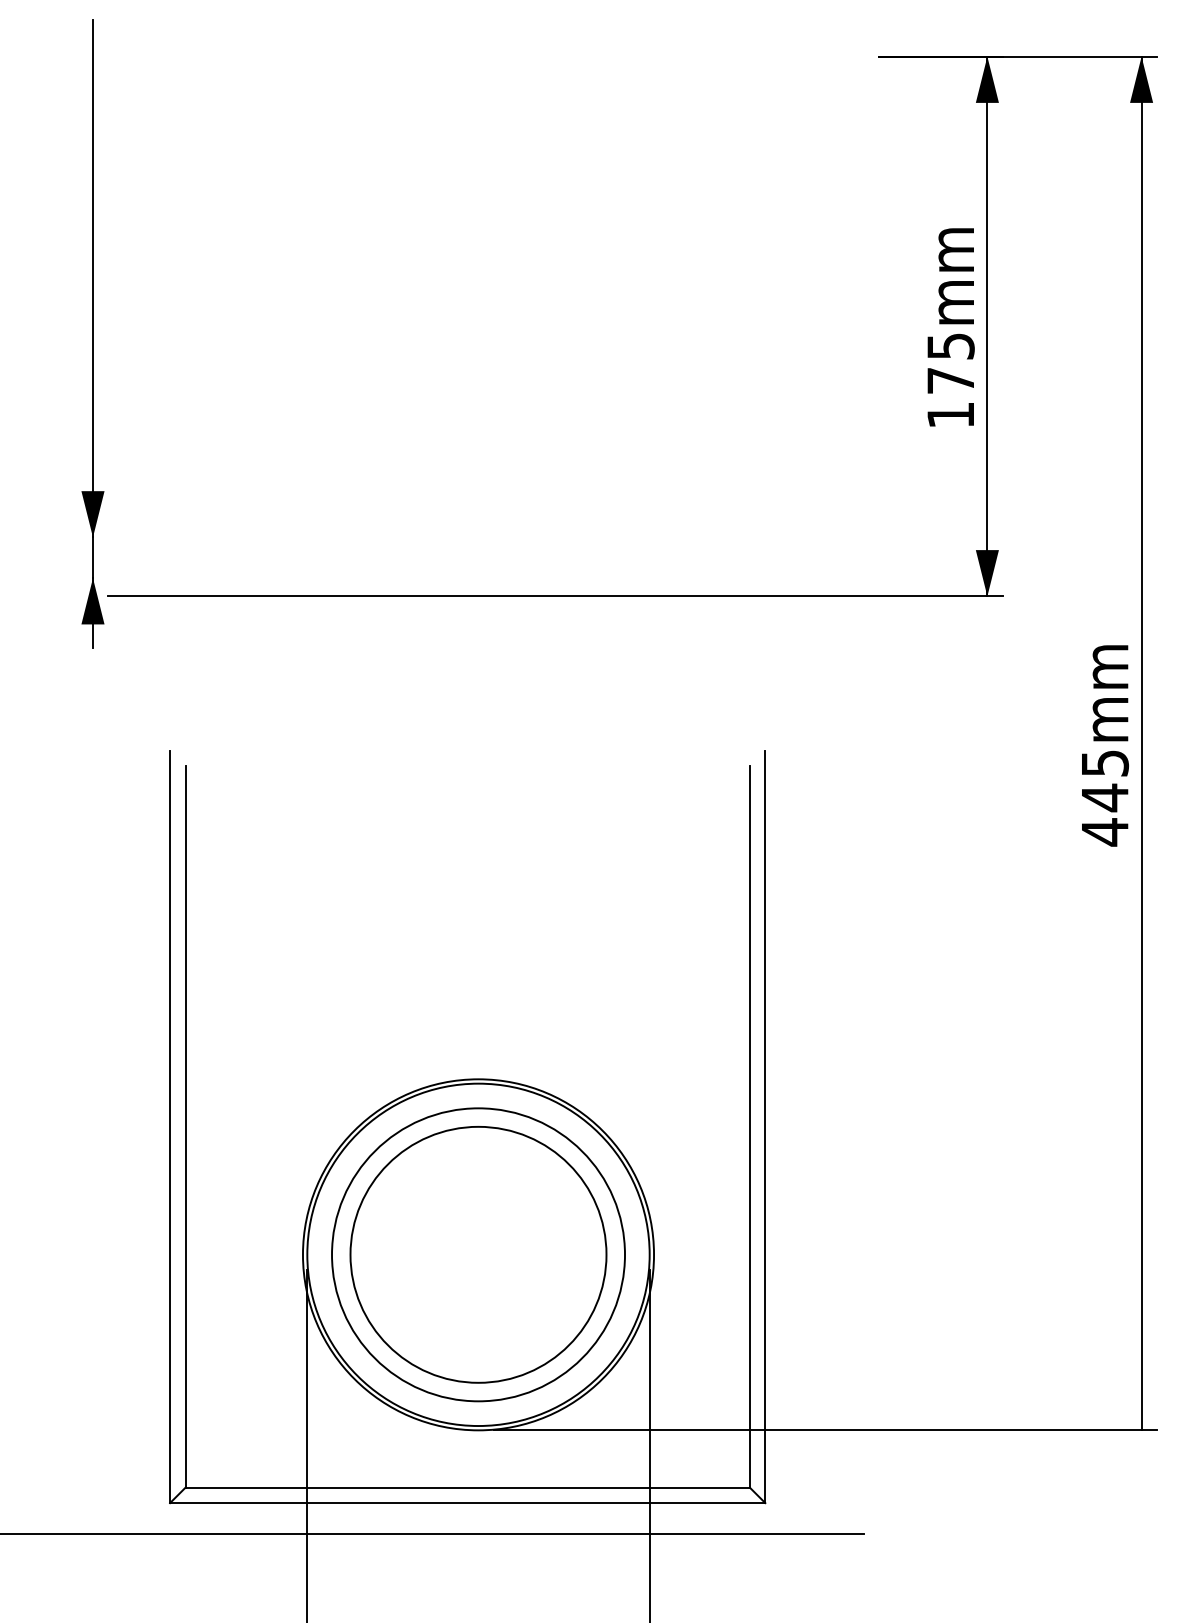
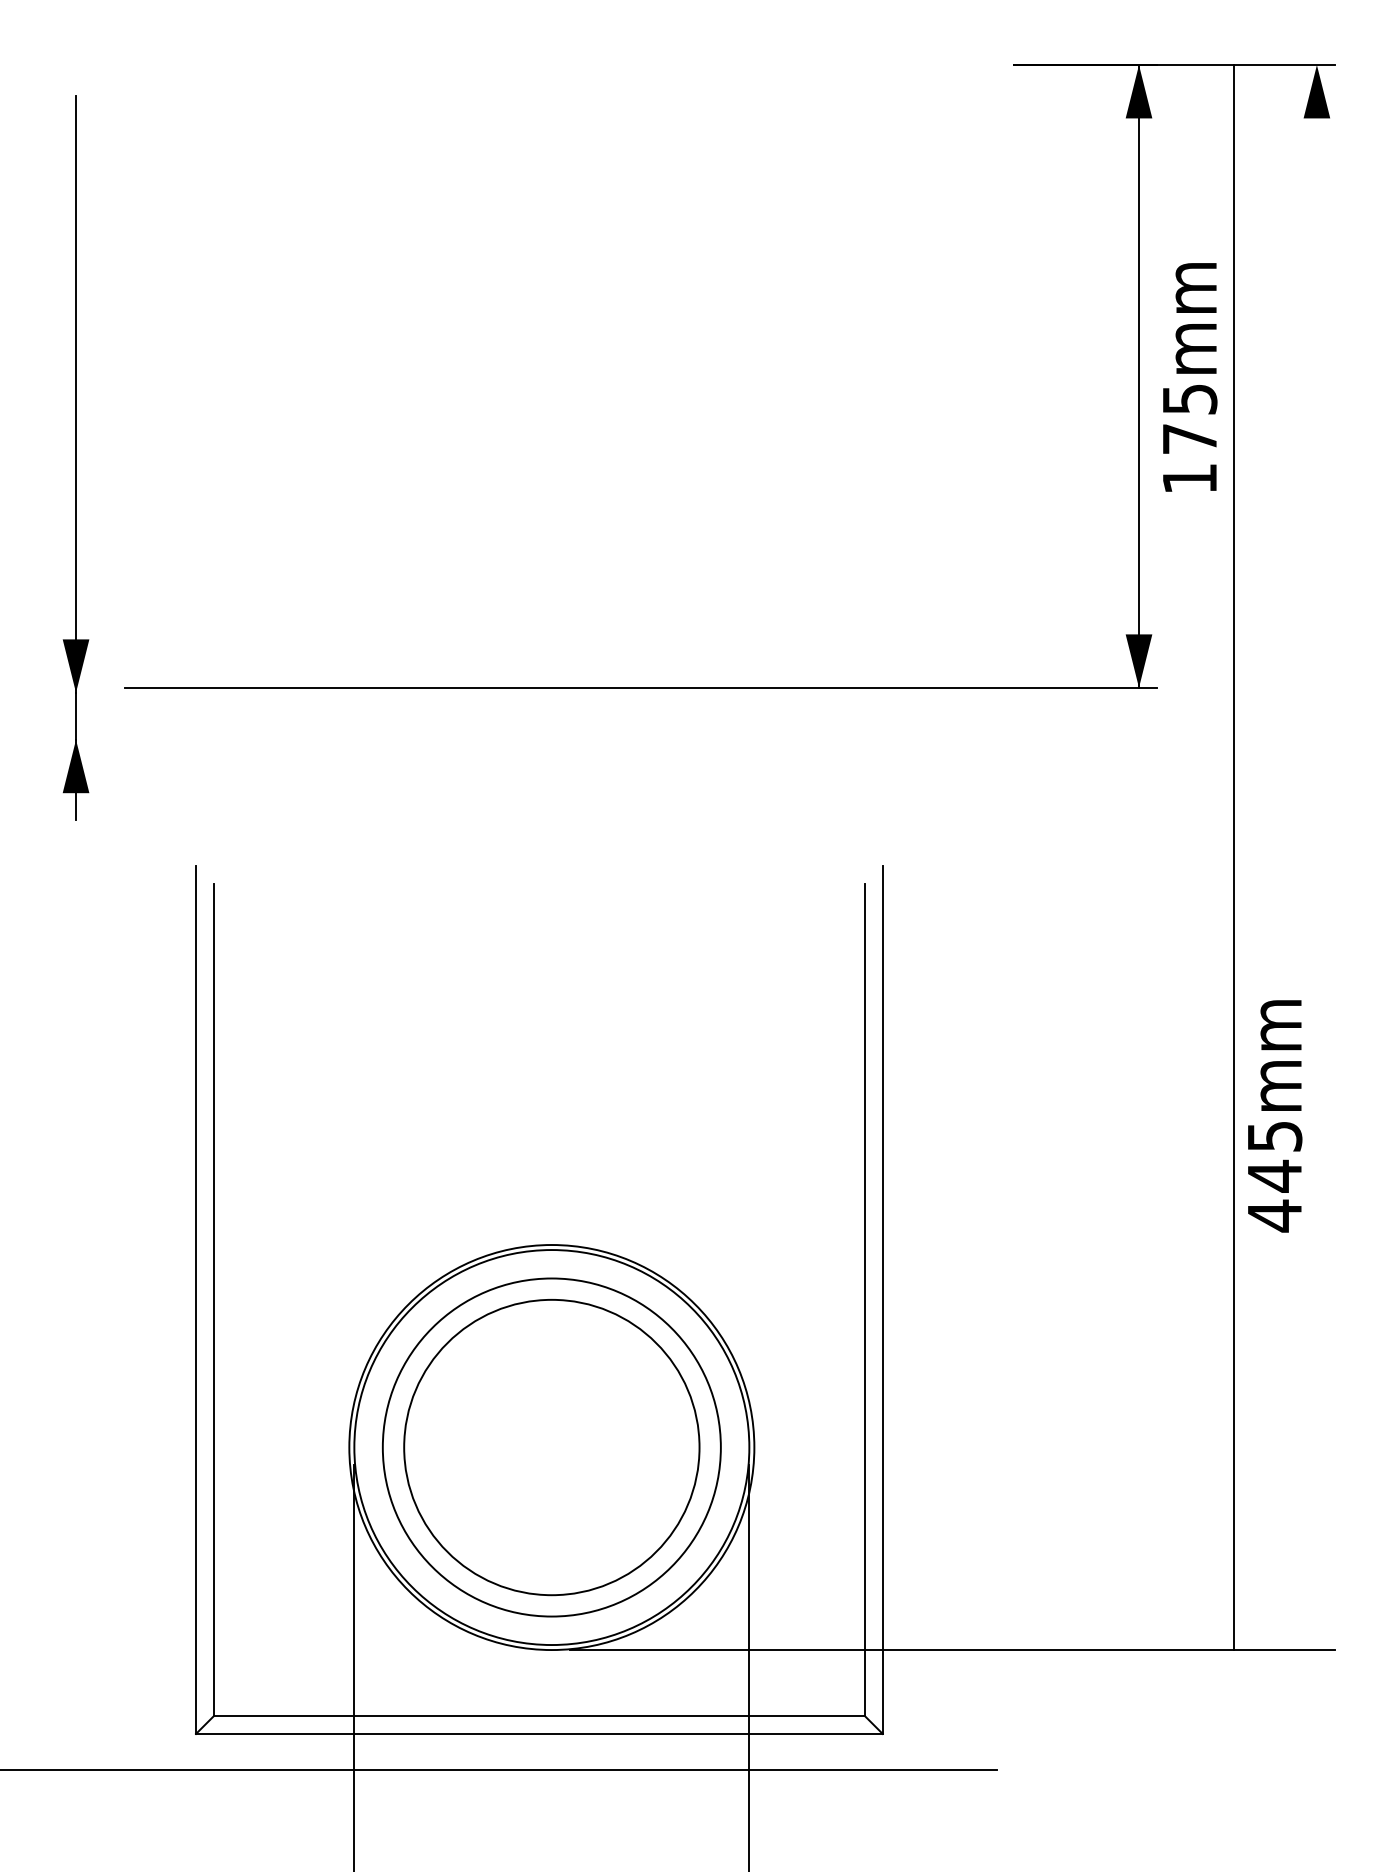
text: (951, 327) -> (1190, 377), moved
part: (92, 333) -> (75, 457), moved
line: (1141, 743) -> (1233, 857), moved
text: (1105, 746) -> (1275, 1116), moved

